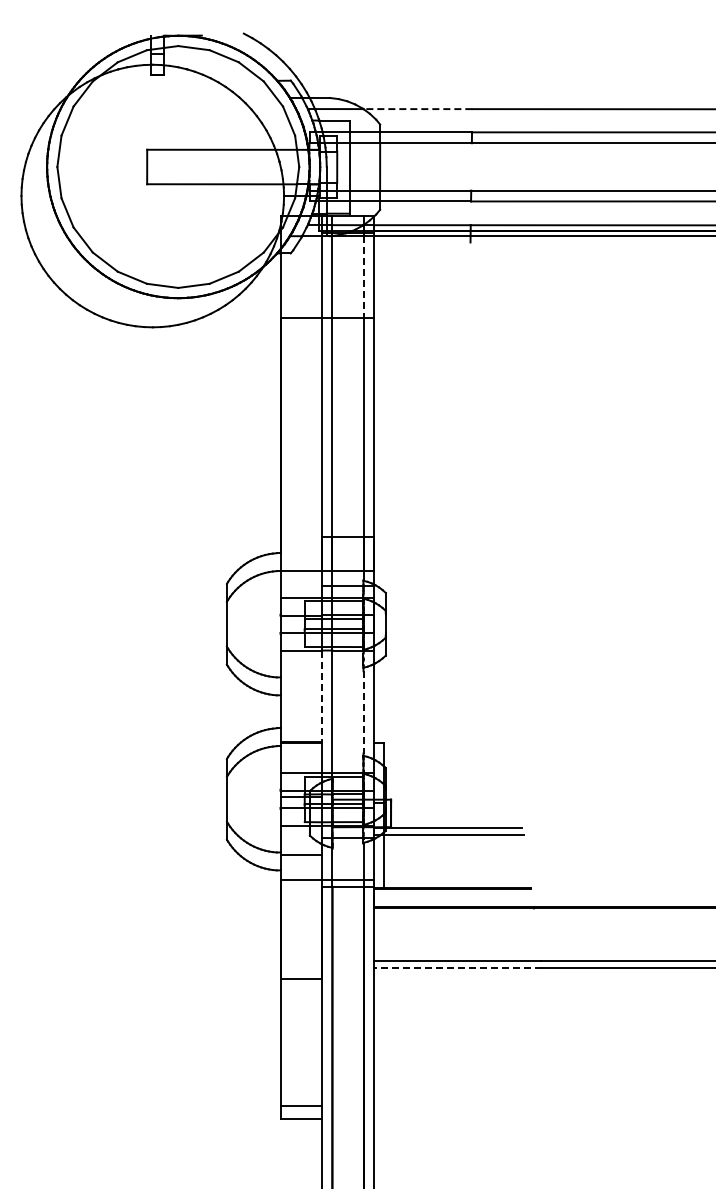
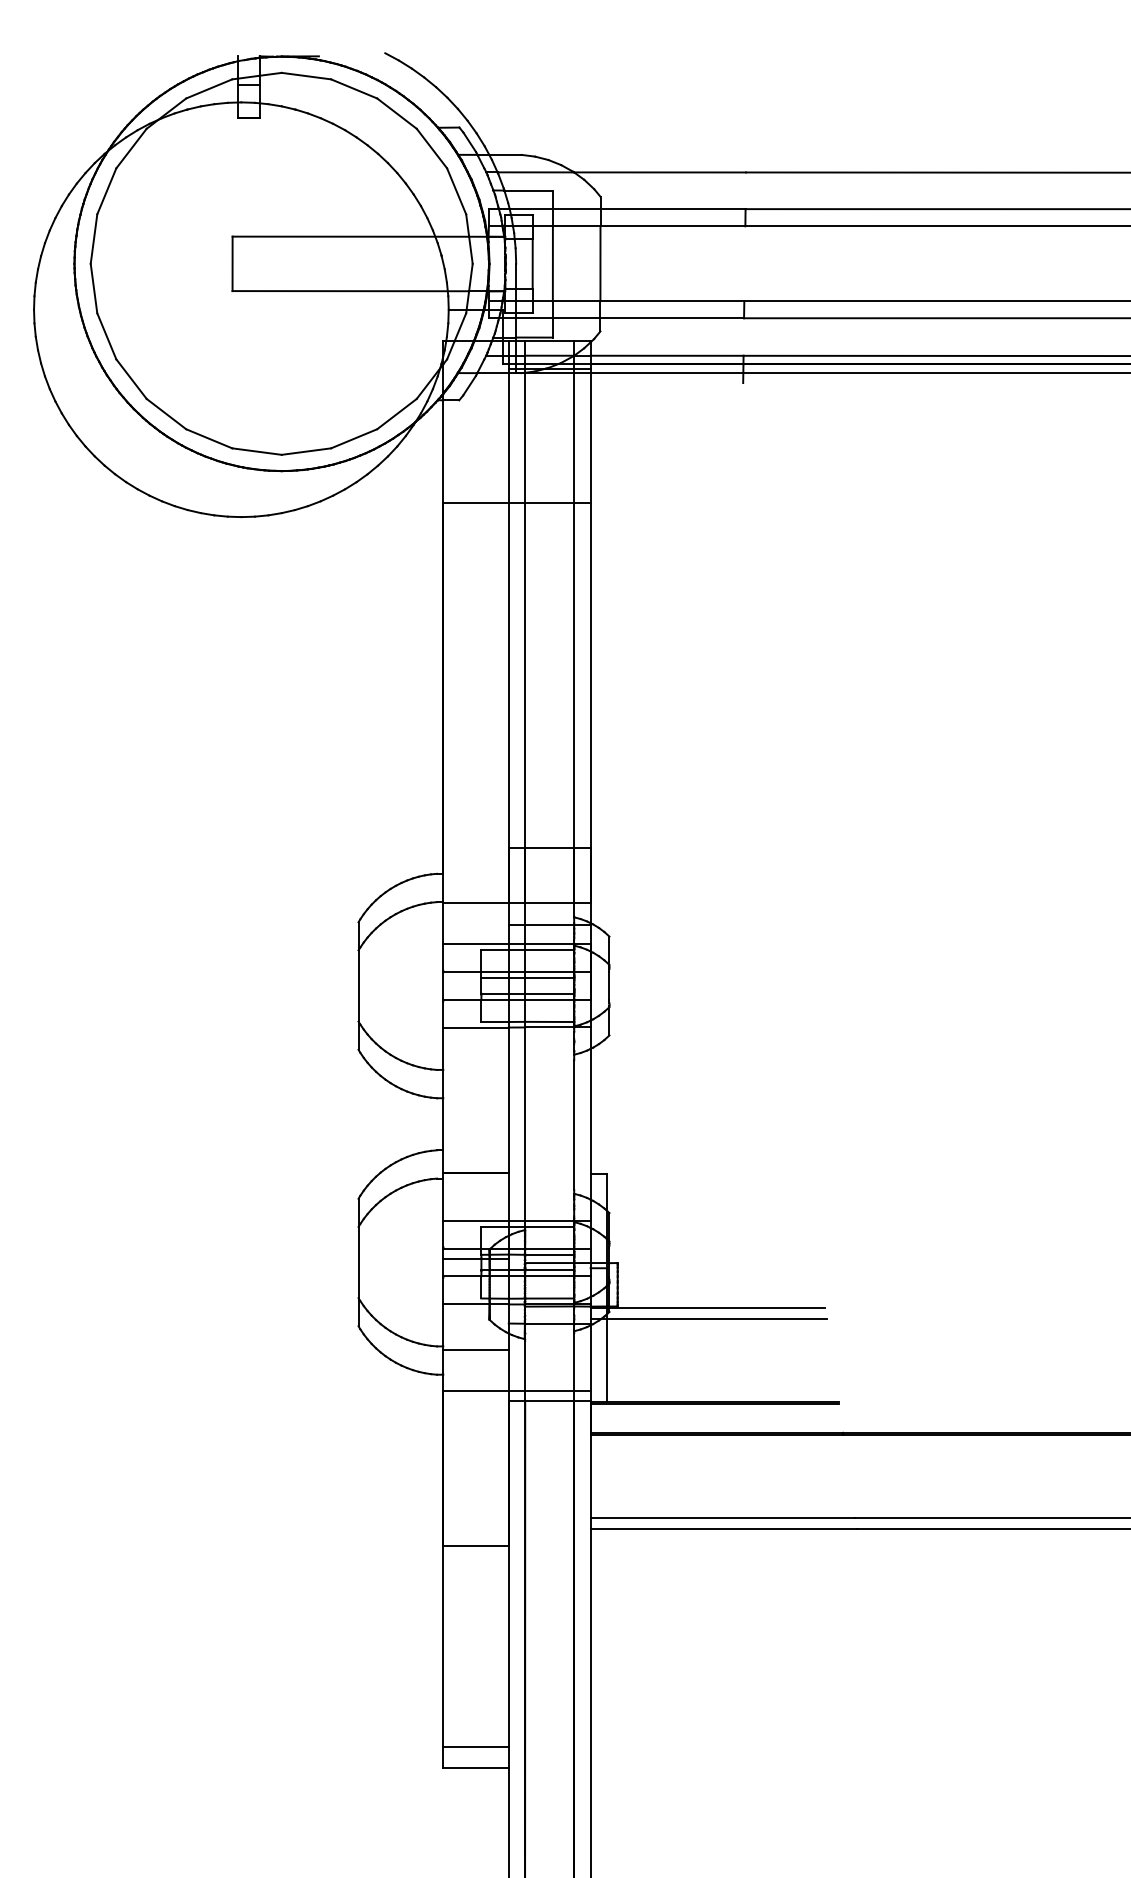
line: (417, 109) -> (659, 173), dashed -> solid
line: (363, 277) -> (574, 438), dashed -> solid
line: (322, 696) -> (509, 1100), dashed -> solid
line: (363, 712) -> (574, 1125), dashed -> solid
line: (457, 968) -> (722, 1529), dashed -> solid

